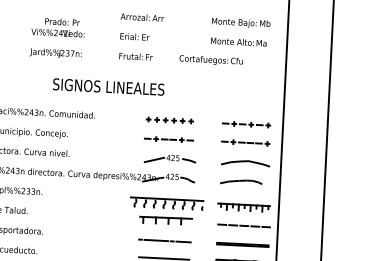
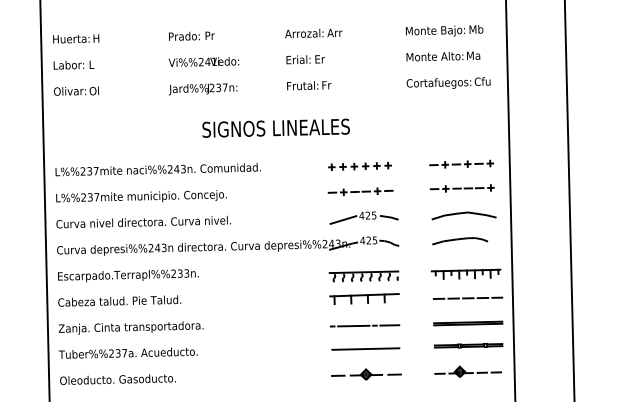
text: (62, 21) -> (191, 35), moved
text: (211, 59) -> (448, 82), moved
part: (166, 203) -> (363, 276), size x0.71

